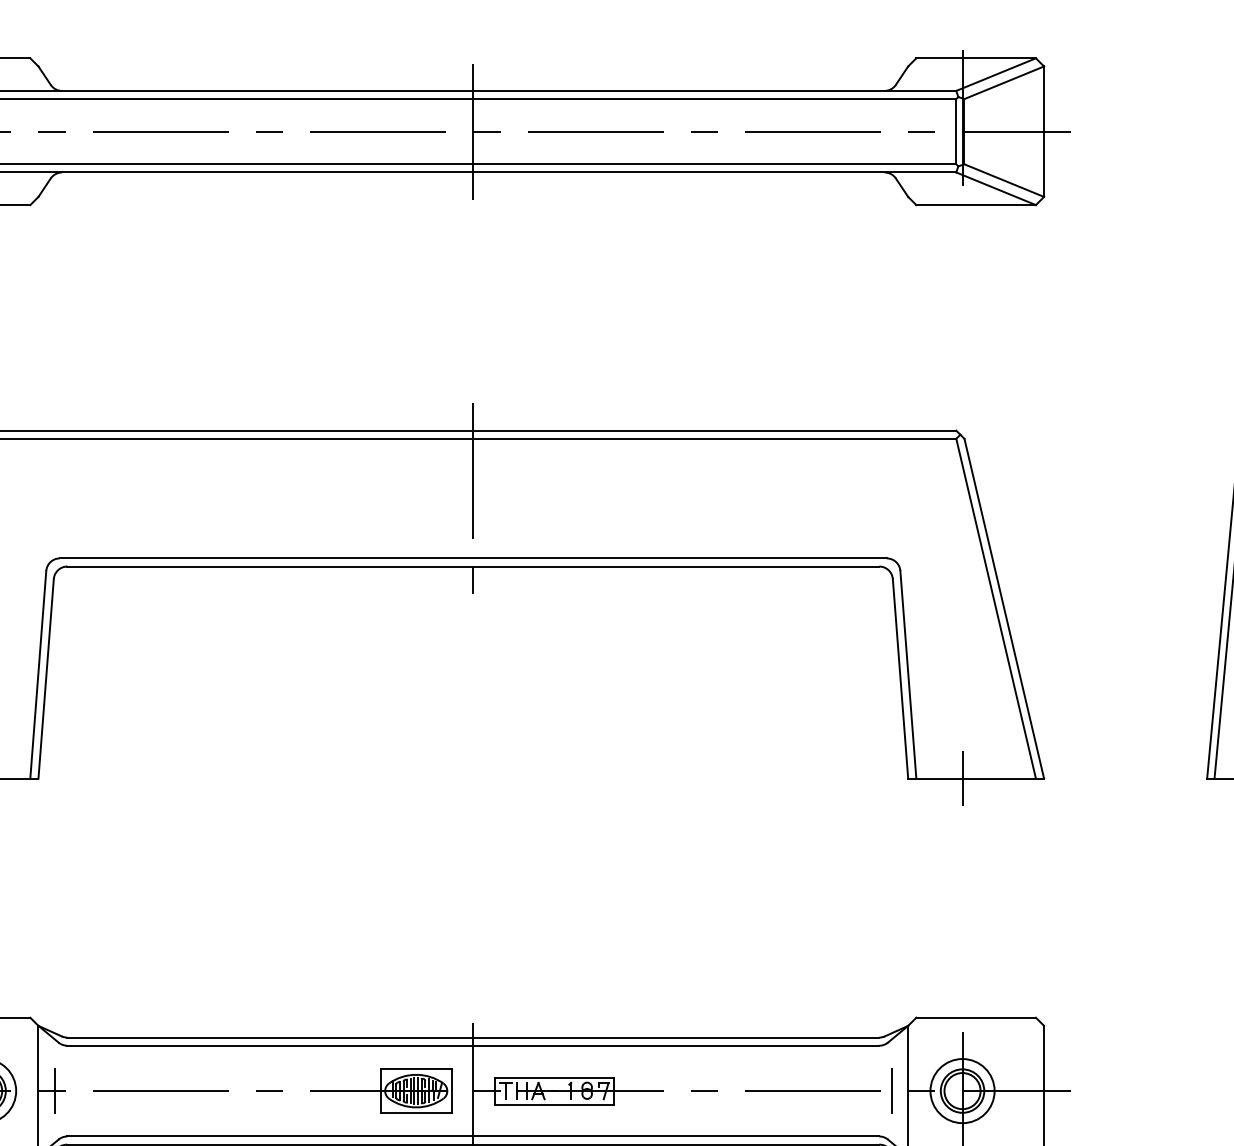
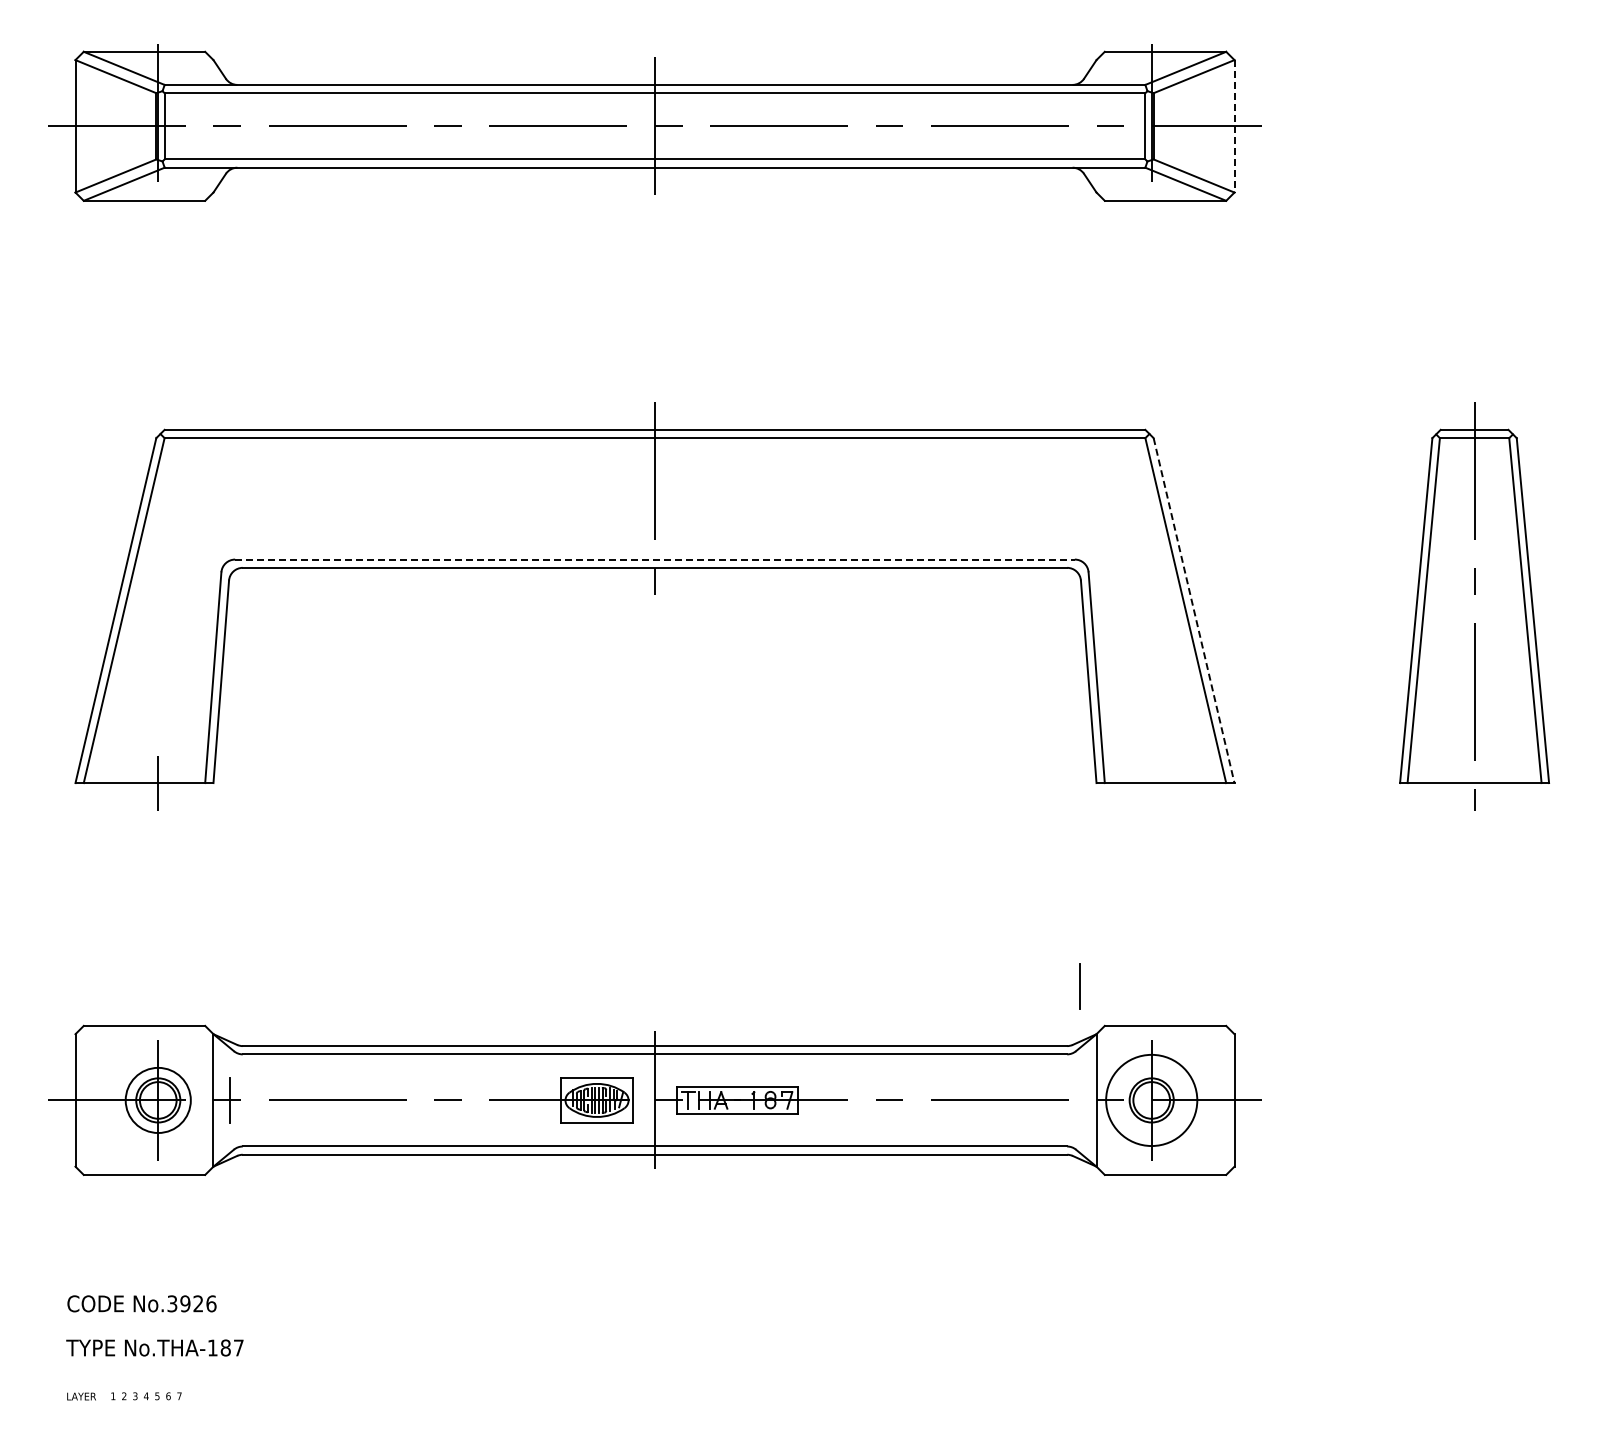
line: (1044, 131) -> (1234, 126), solid -> dashed
line: (473, 558) -> (655, 559), solid -> dashed
line: (1004, 609) -> (1194, 611), solid -> dashed
line: (962, 777) -> (1151, 782), removed
line: (891, 1091) -> (1079, 986), moved
circle: (962, 1091) -> (1151, 1100), size x1.4

